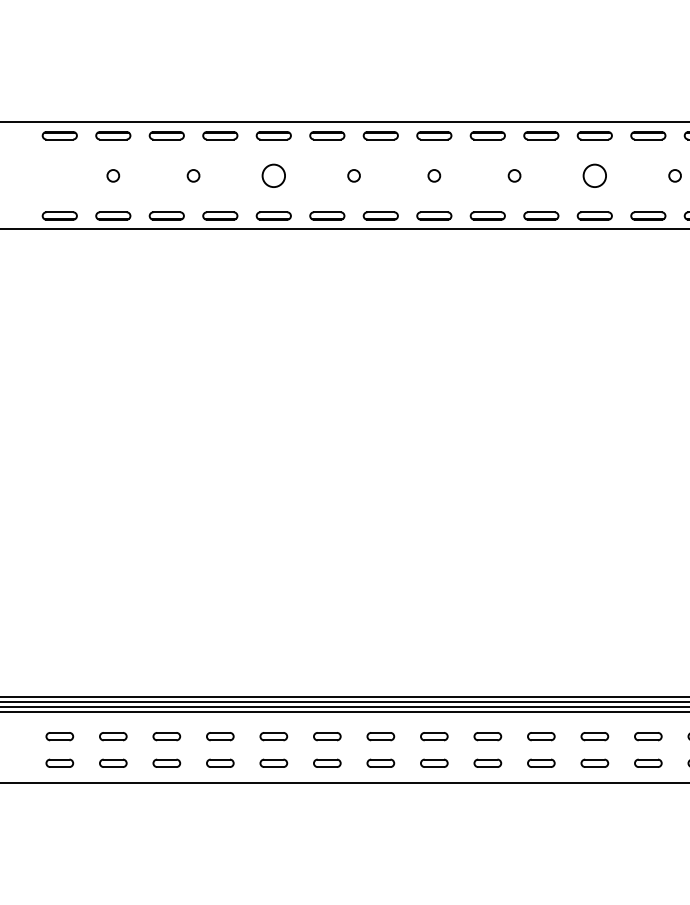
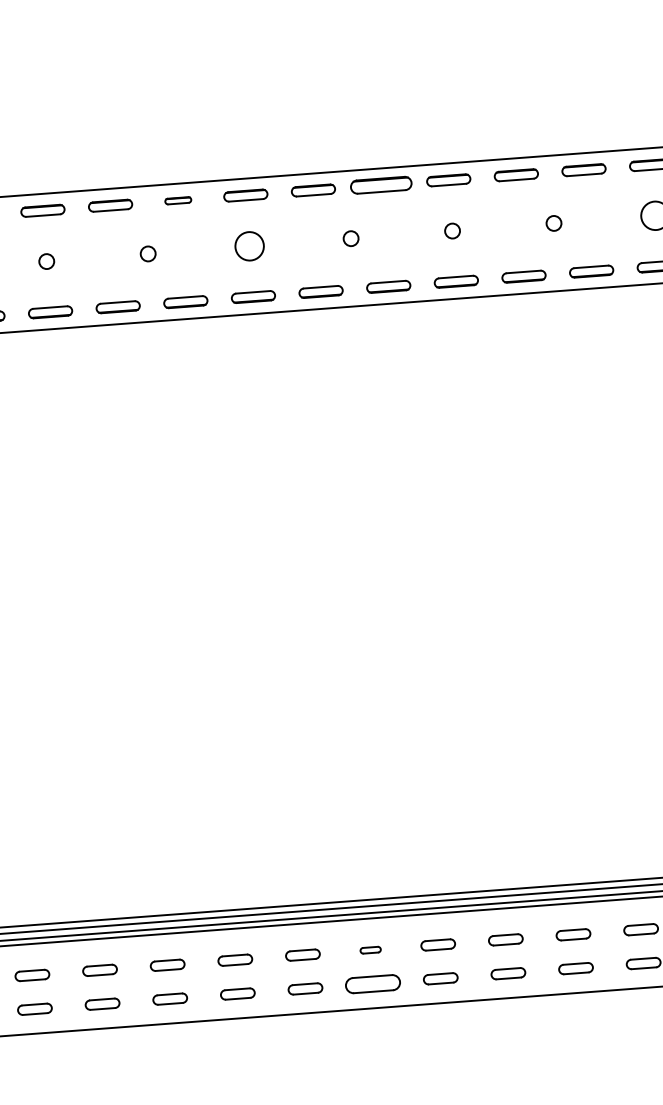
part: (220, 135) -> (178, 200), size x0.6
part: (380, 135) -> (380, 185), size x1.4
part: (327, 736) -> (370, 949), size x0.6
part: (327, 762) -> (373, 982), size x1.6

